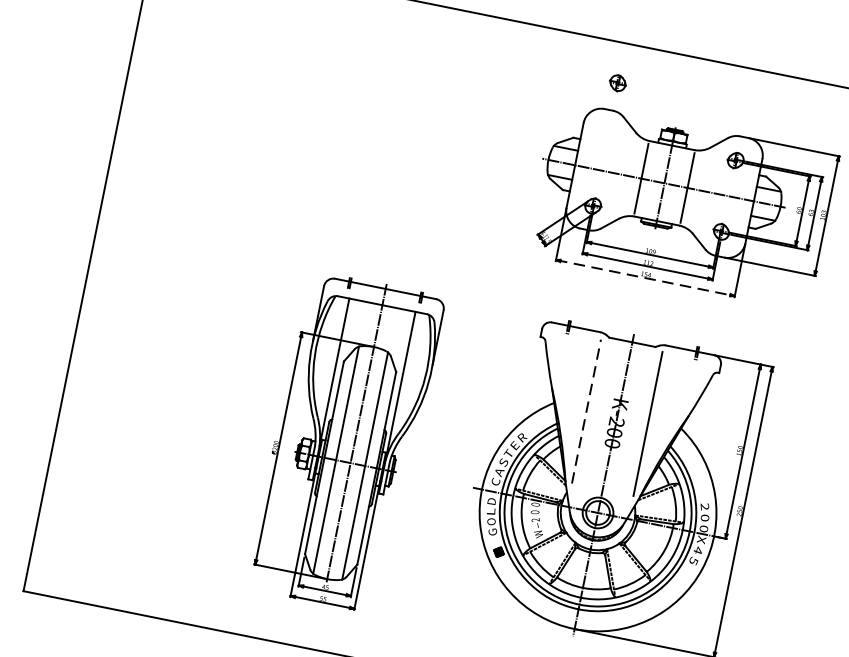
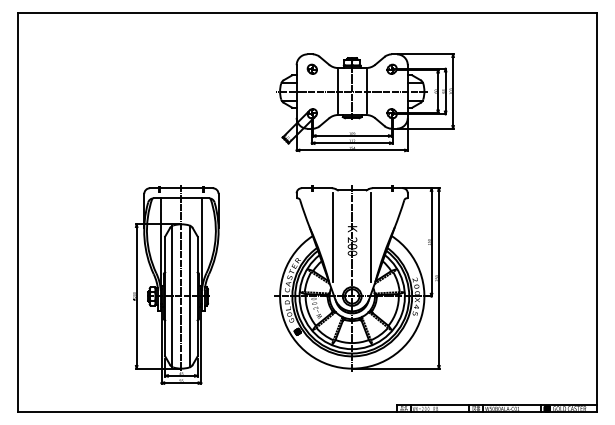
part: (616, 81) -> (311, 68), moved
line: (645, 278) -> (352, 150), dashed -> solid
line: (587, 412) -> (333, 237), dashed -> solid
part: (346, 442) -> (176, 284), moved

